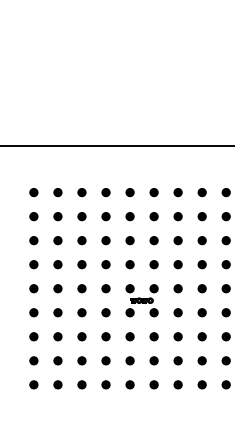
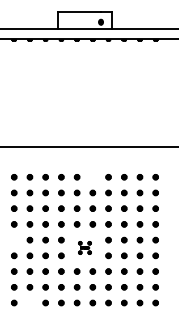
part: (153, 192) -> (92, 177), removed
part: (34, 287) -> (14, 239), removed
part: (141, 299) -> (84, 247), size x0.6
part: (57, 384) -> (29, 302), removed

